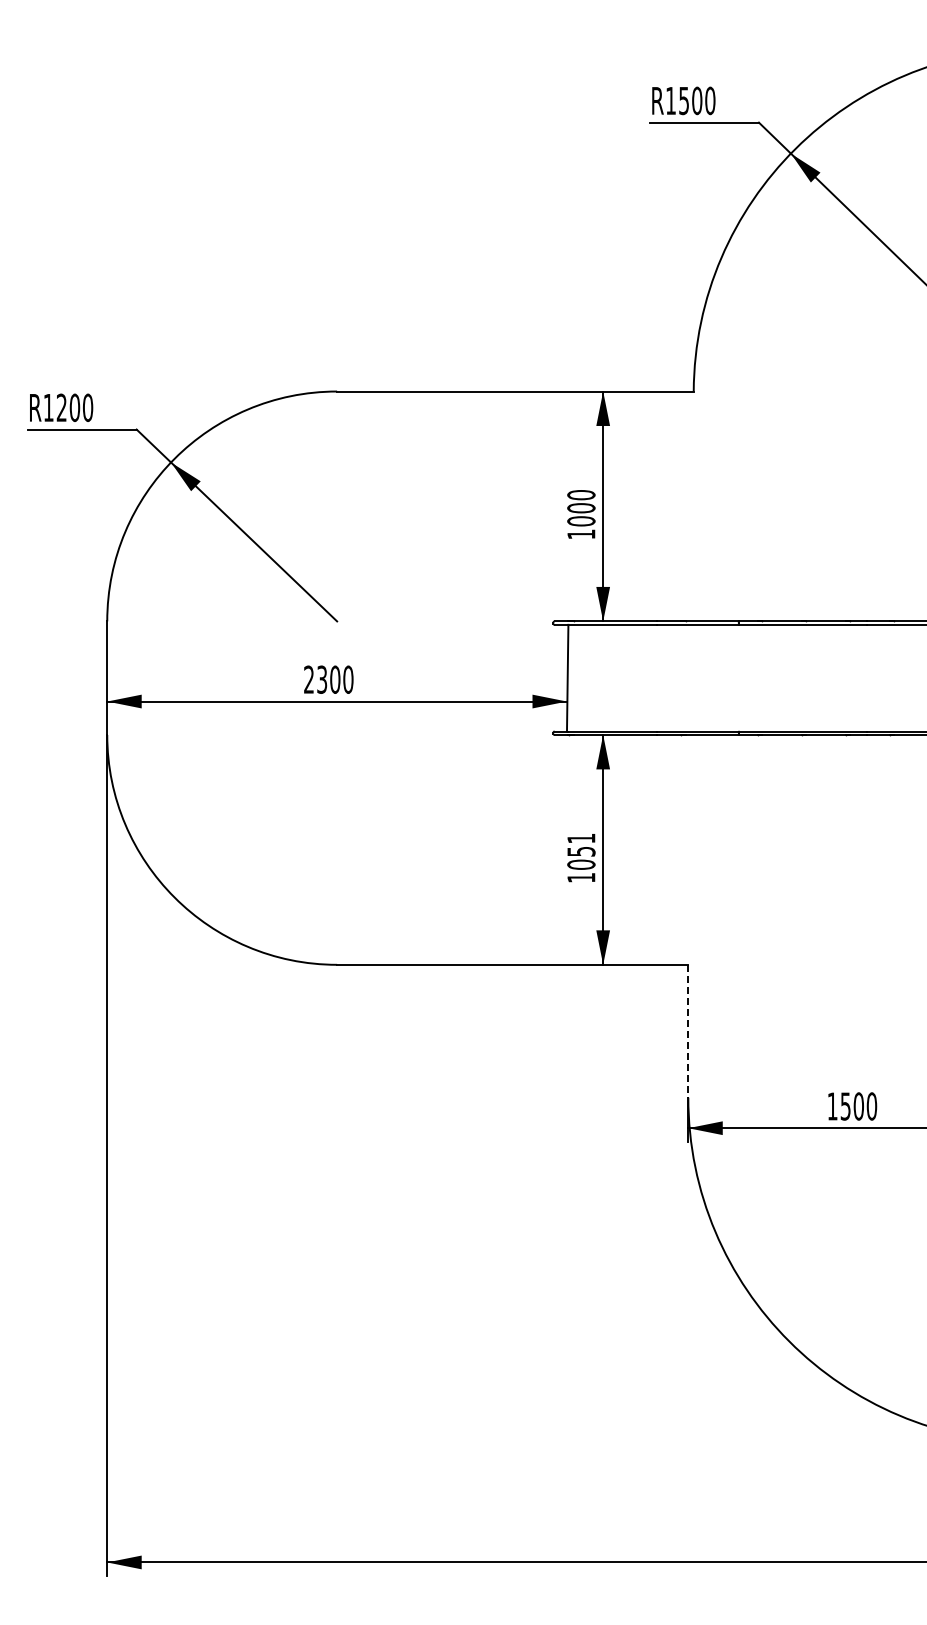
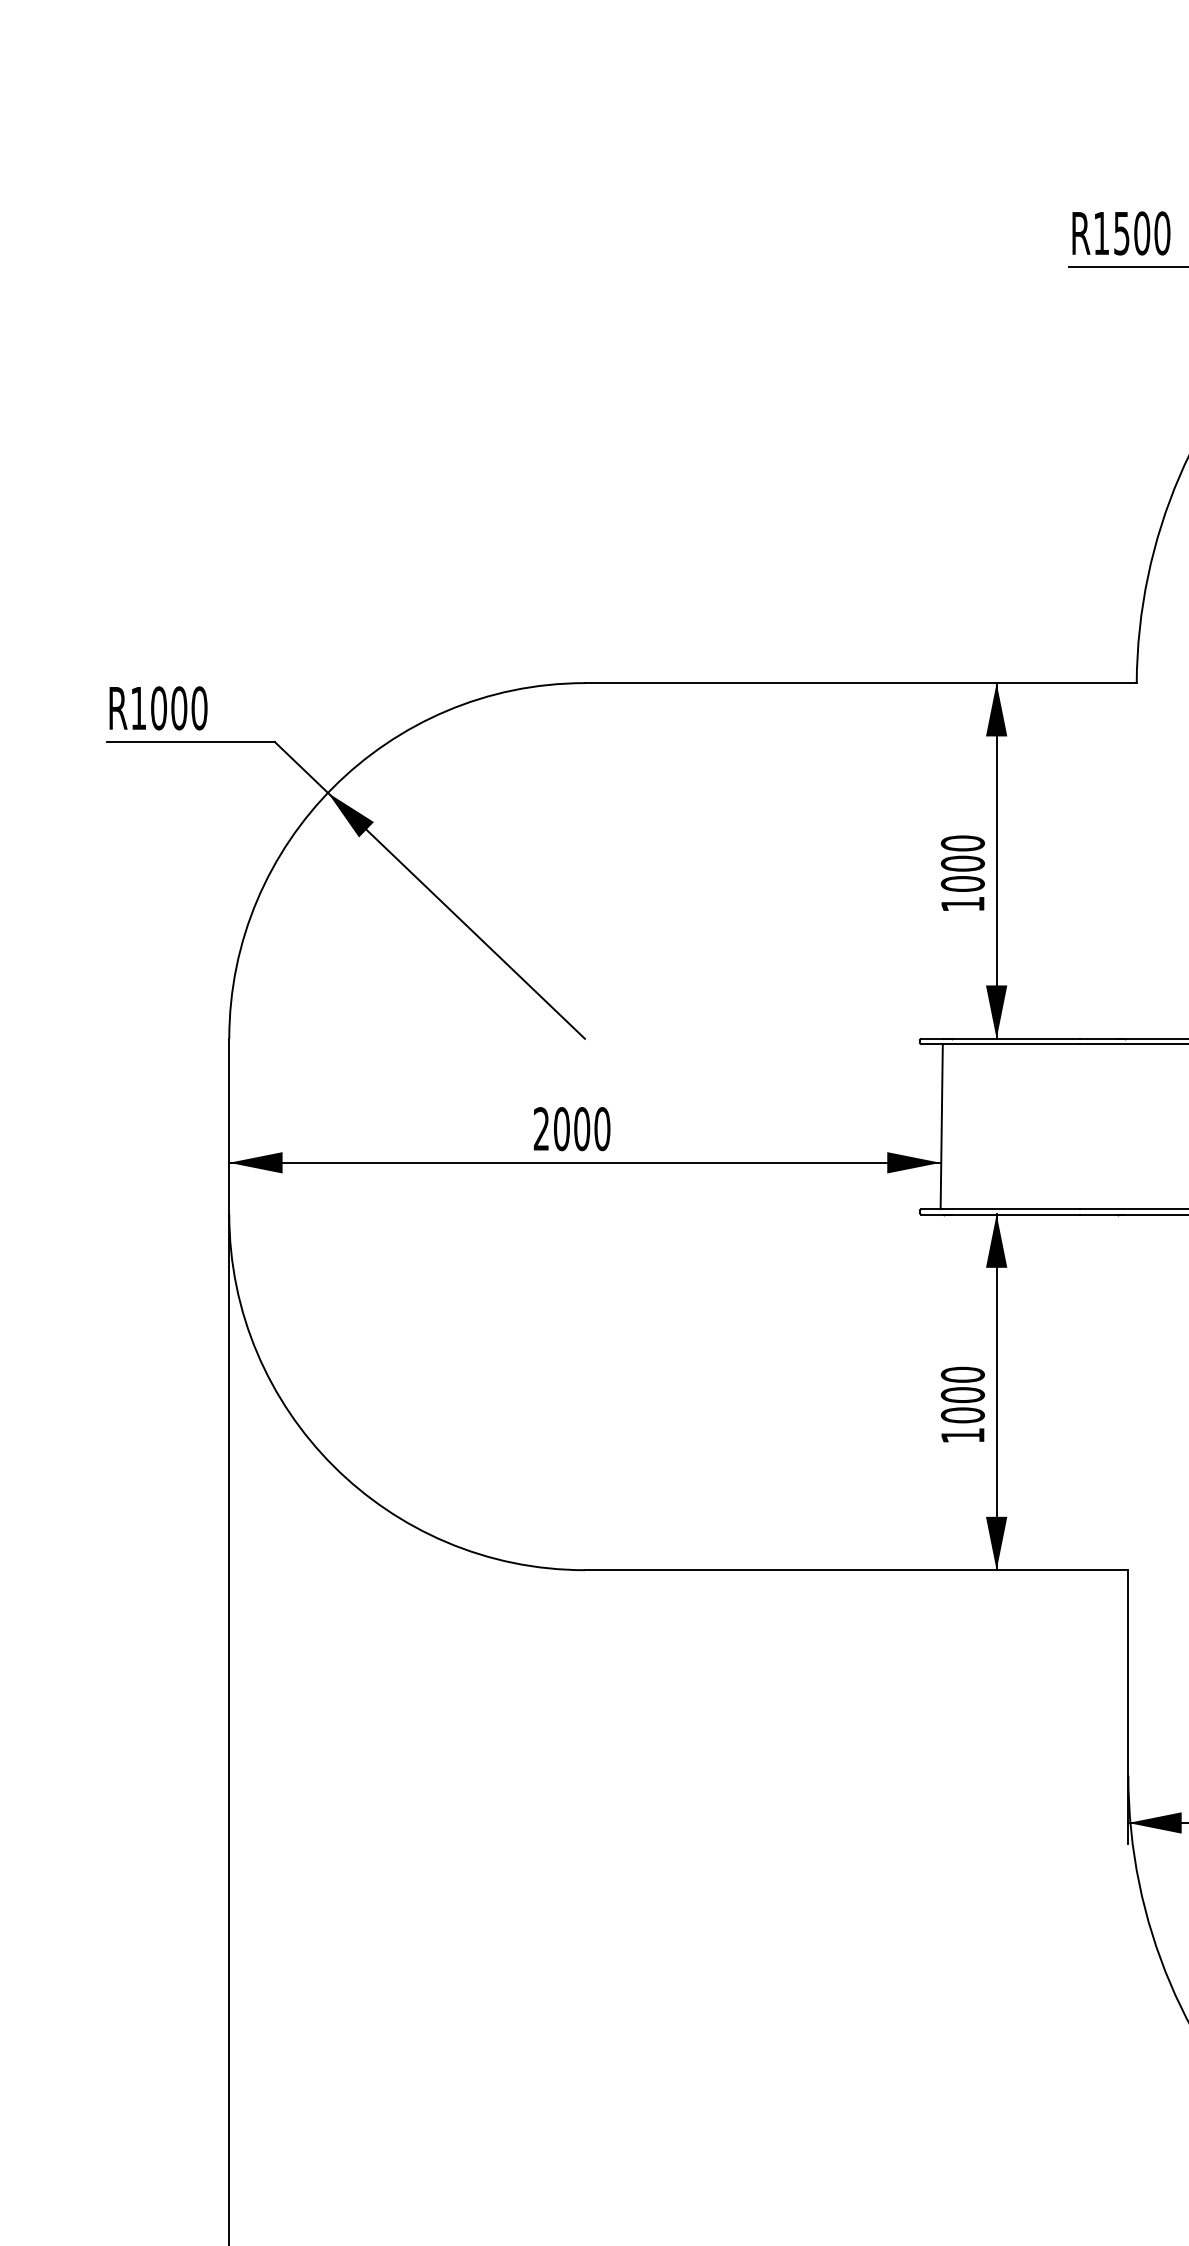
text: (61, 407) -> (158, 707), R1200 -> R1000
text: (322, 679) -> (562, 1128), 2300 -> 2000
text: (581, 844) -> (963, 1383), 1051 -> 1000
line: (688, 1031) -> (1128, 1673), dashed -> solid

